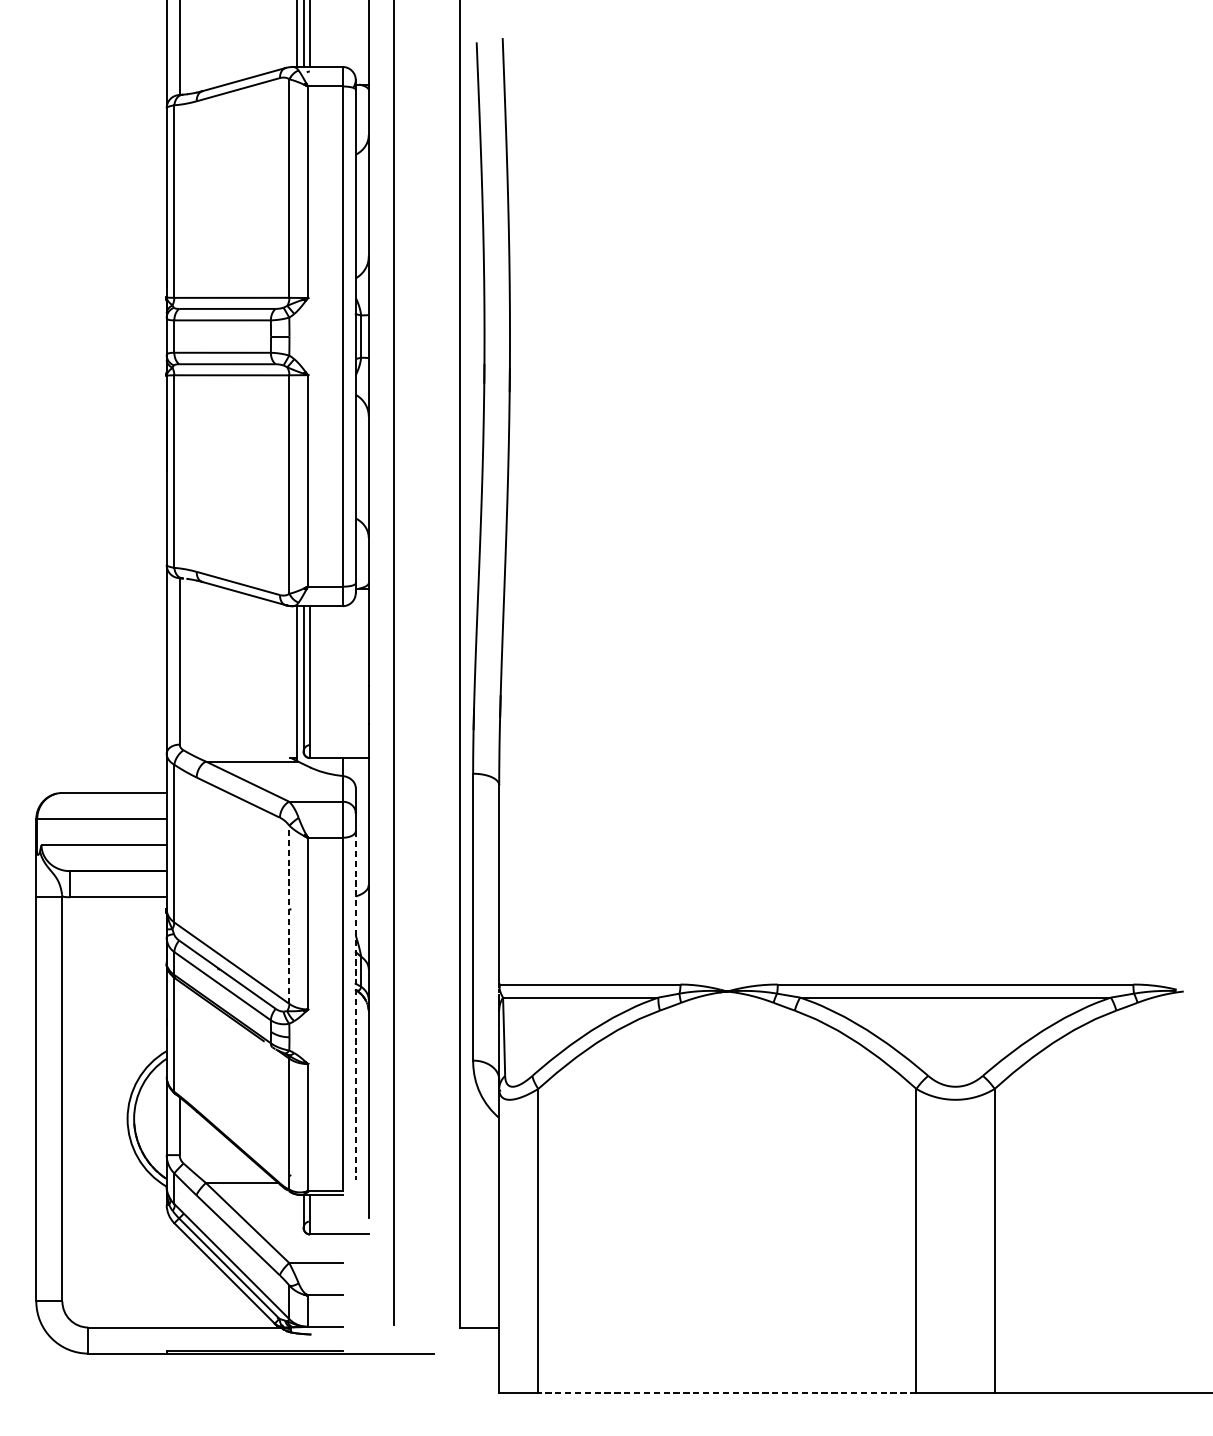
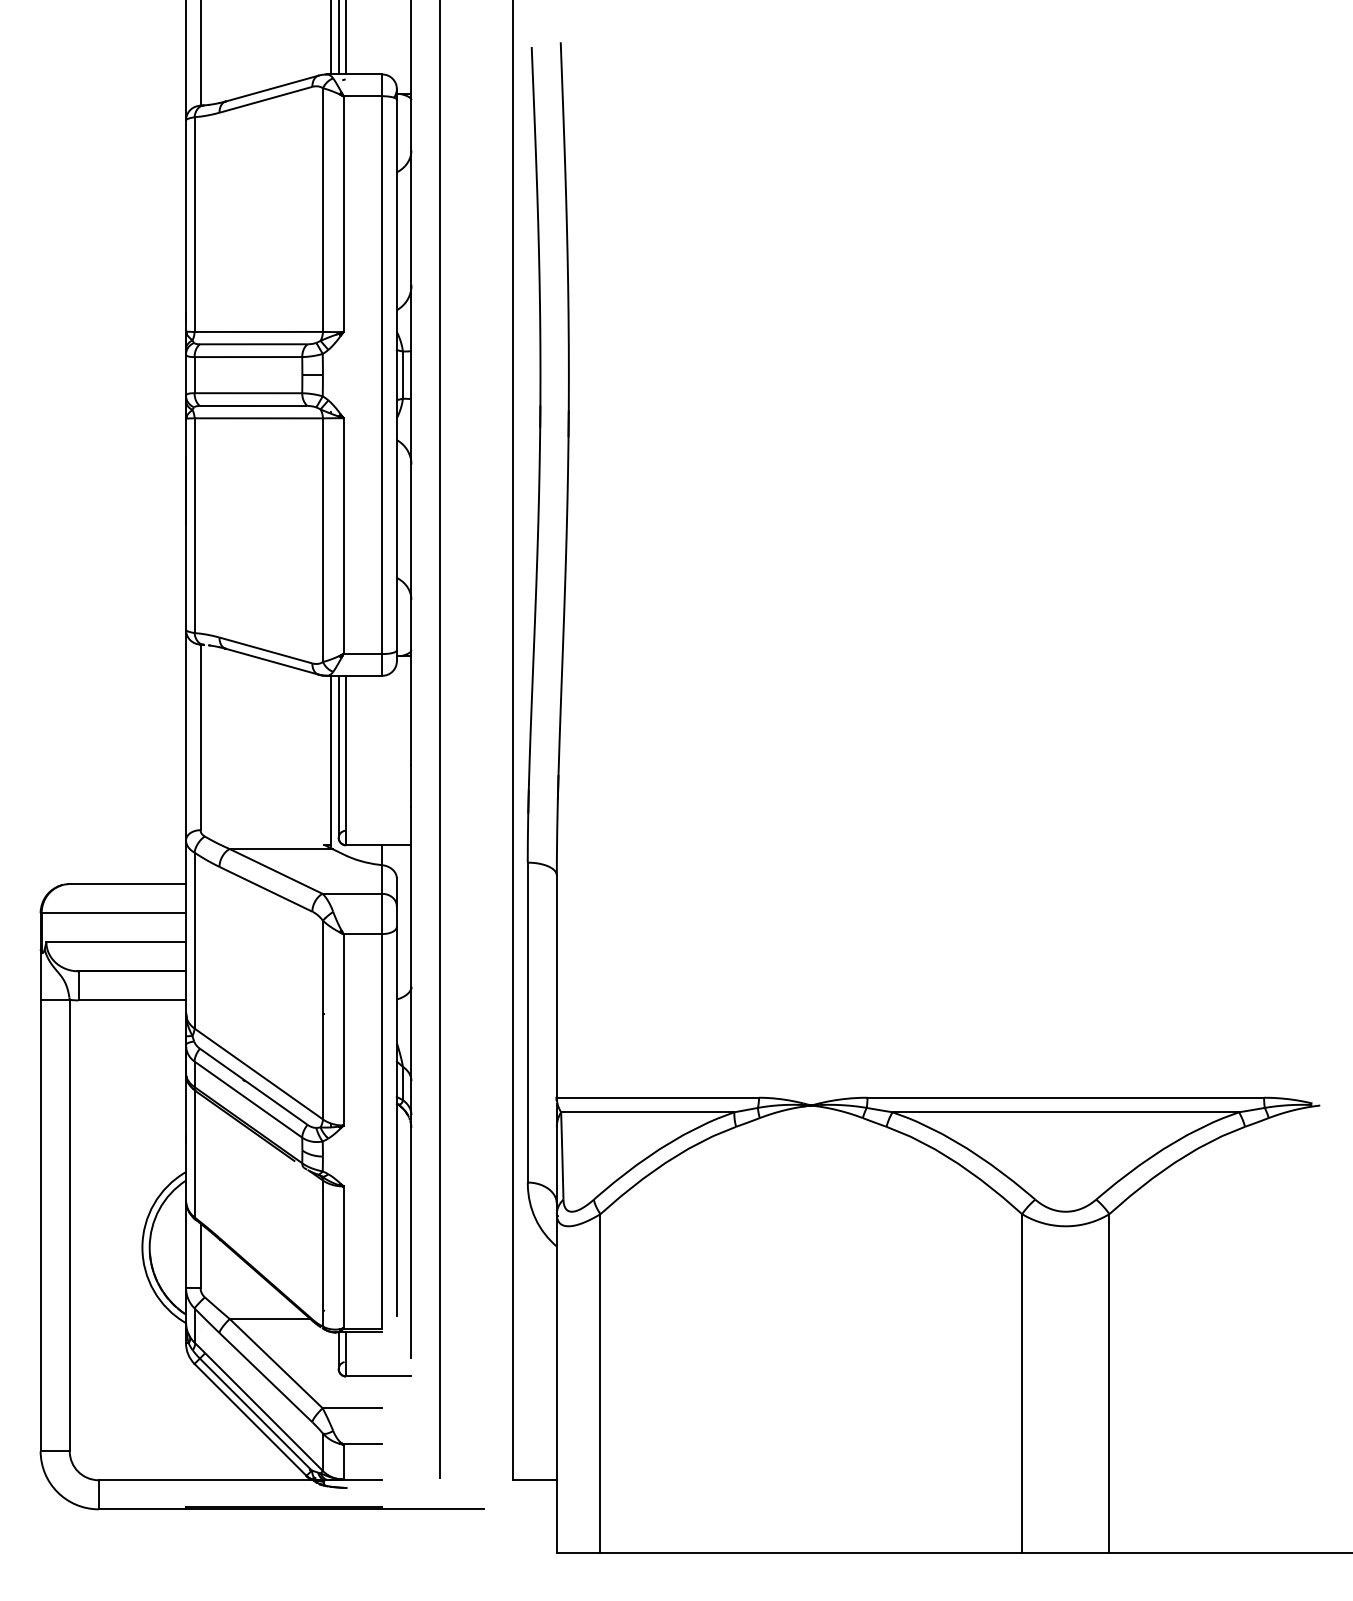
line: (289, 914) -> (322, 1019), dashed -> solid
line: (355, 1005) -> (396, 1121), dashed -> solid
line: (727, 1392) -> (811, 1552), dashed -> solid

